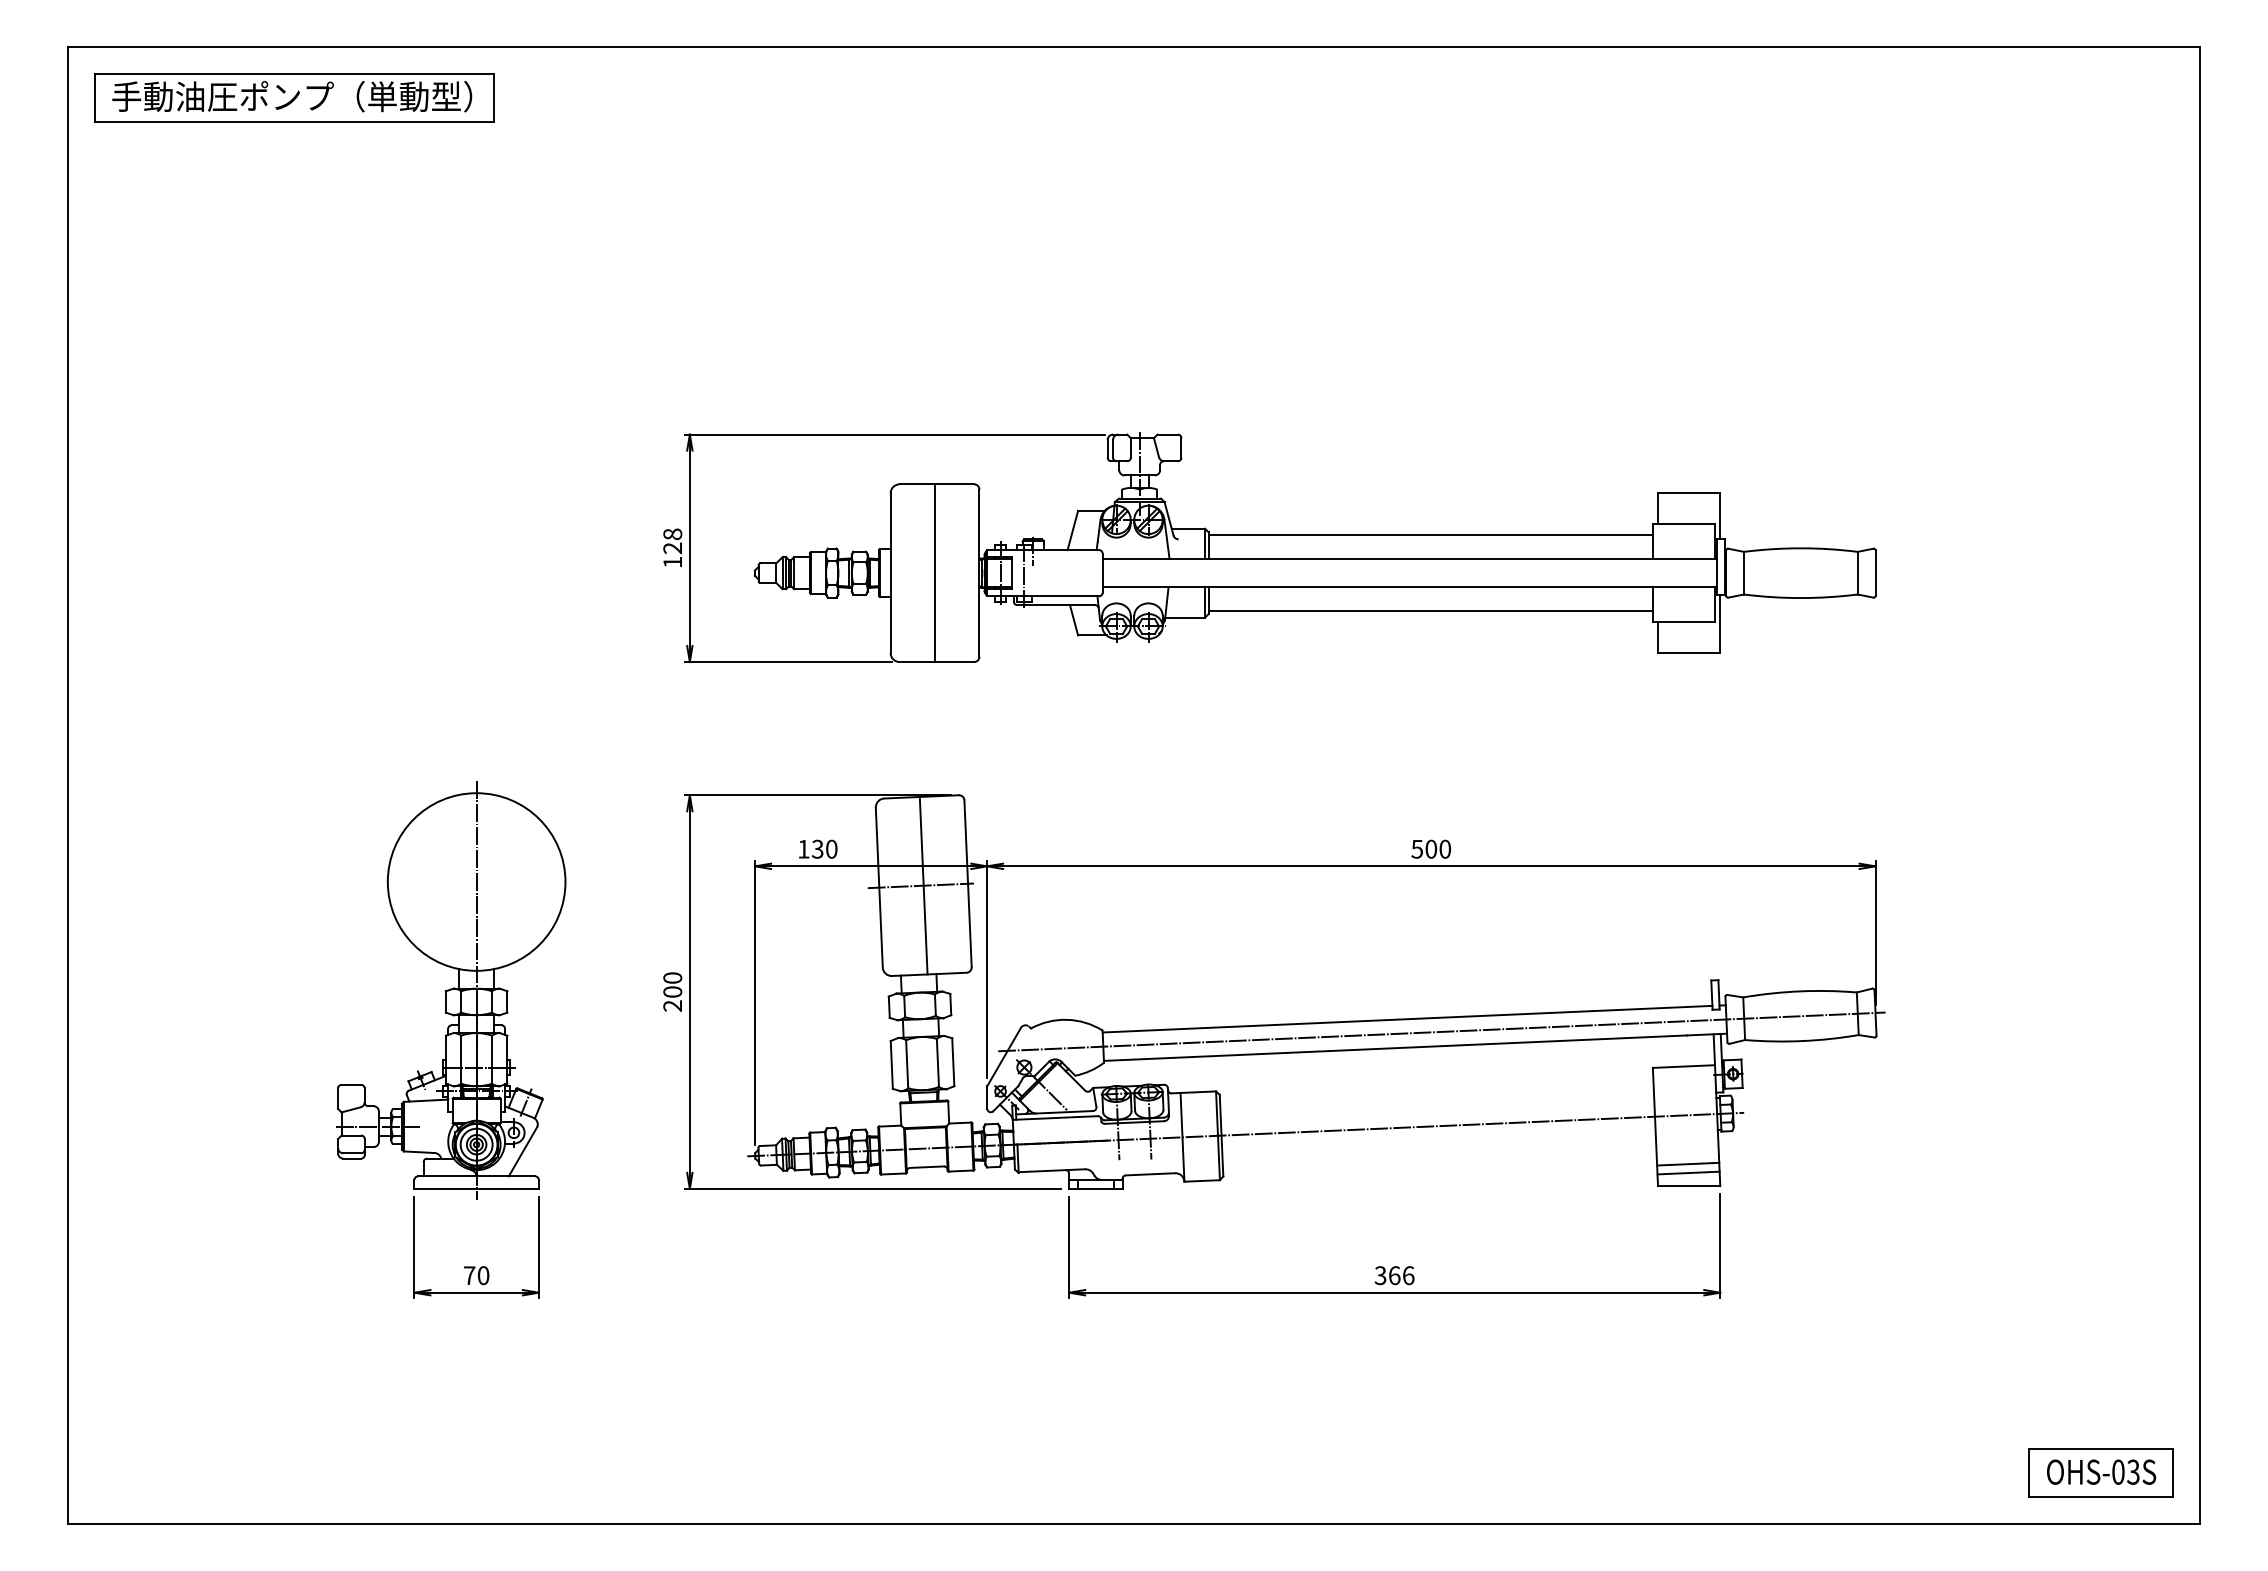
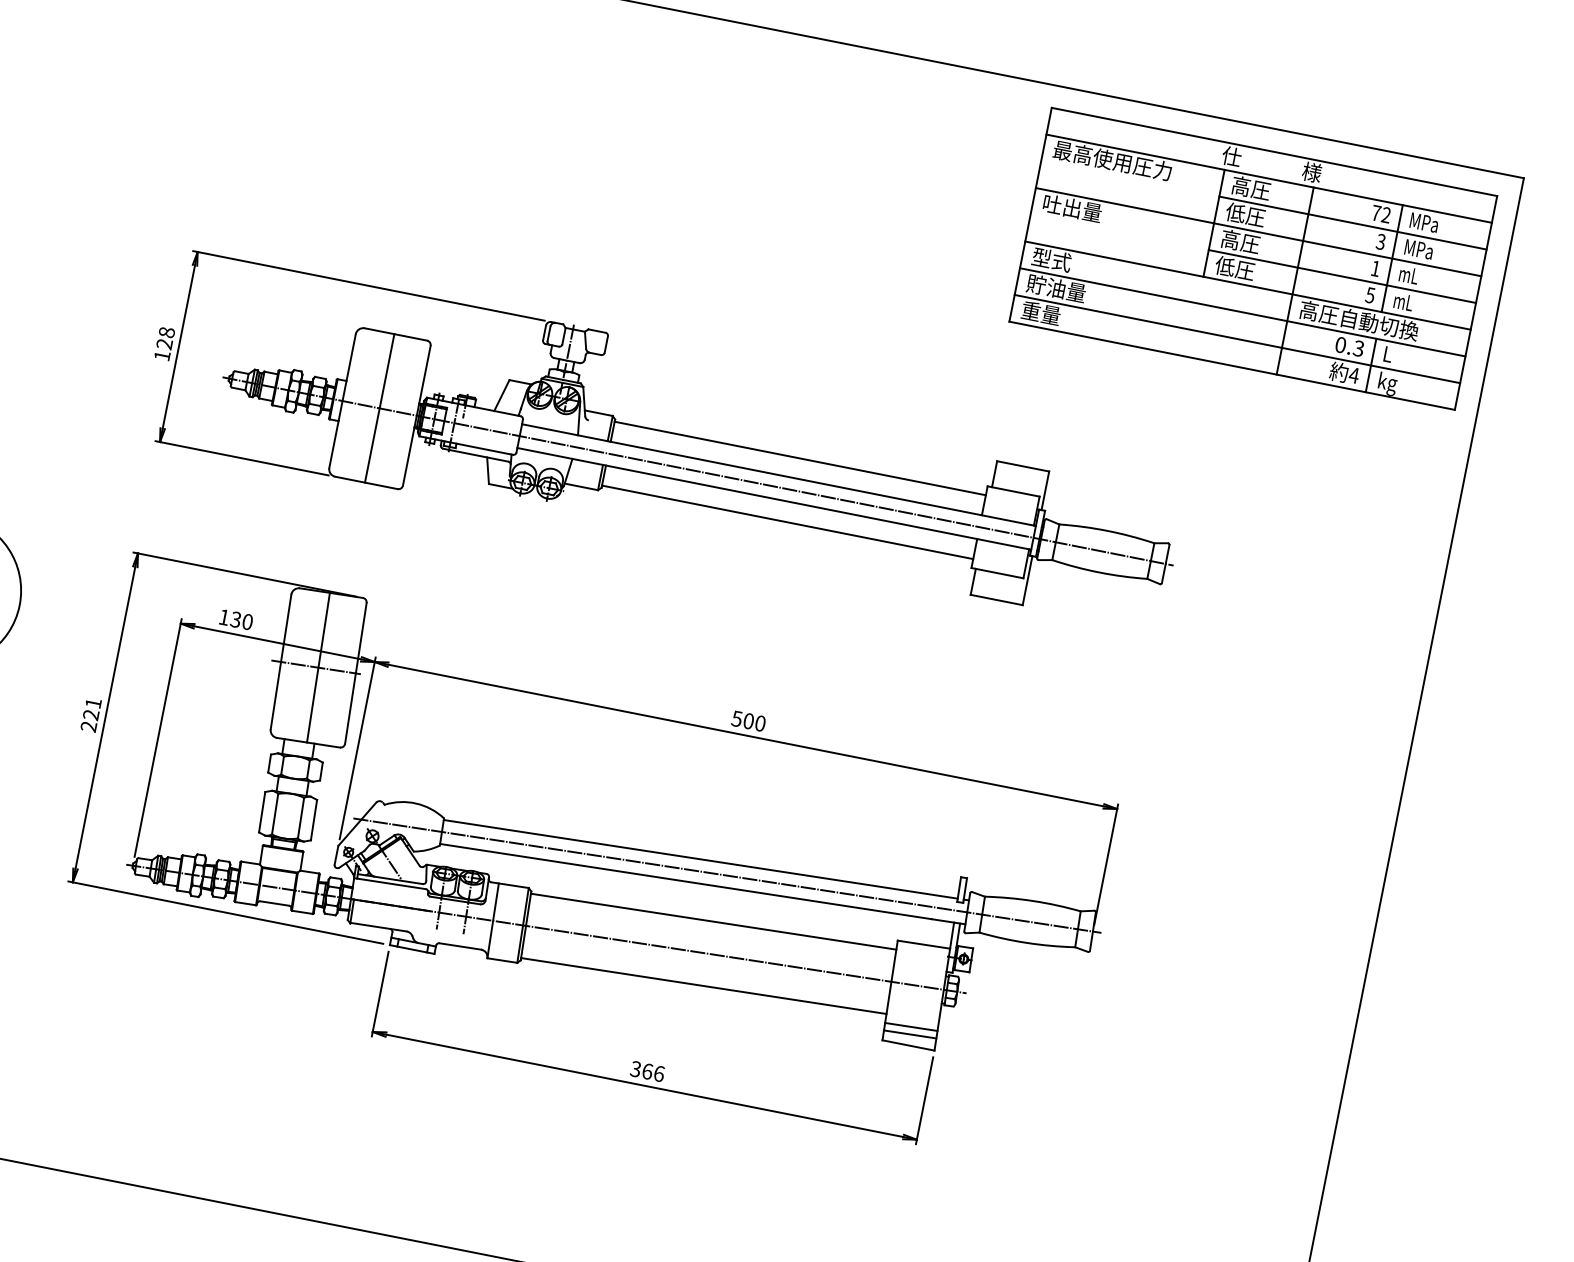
part: (1906, 201) -> (1253, 258), added
line: (1316, 573) -> (698, 471), added
text: (672, 984) -> (92, 708), 200 -> 221
line: (1436, 1087) -> (713, 921), added
line: (1439, 1163) -> (703, 985), added

